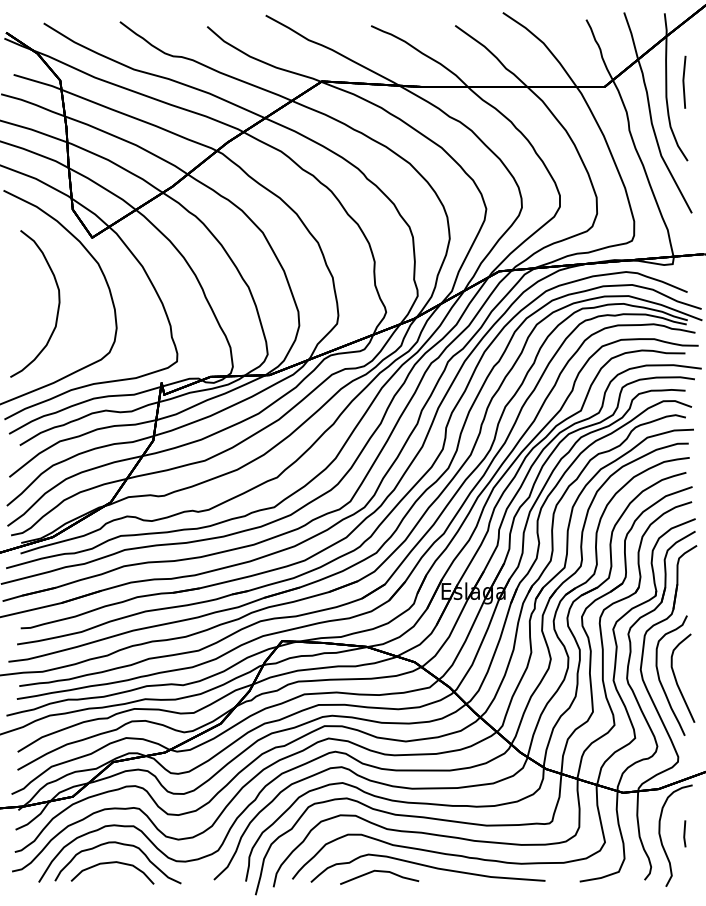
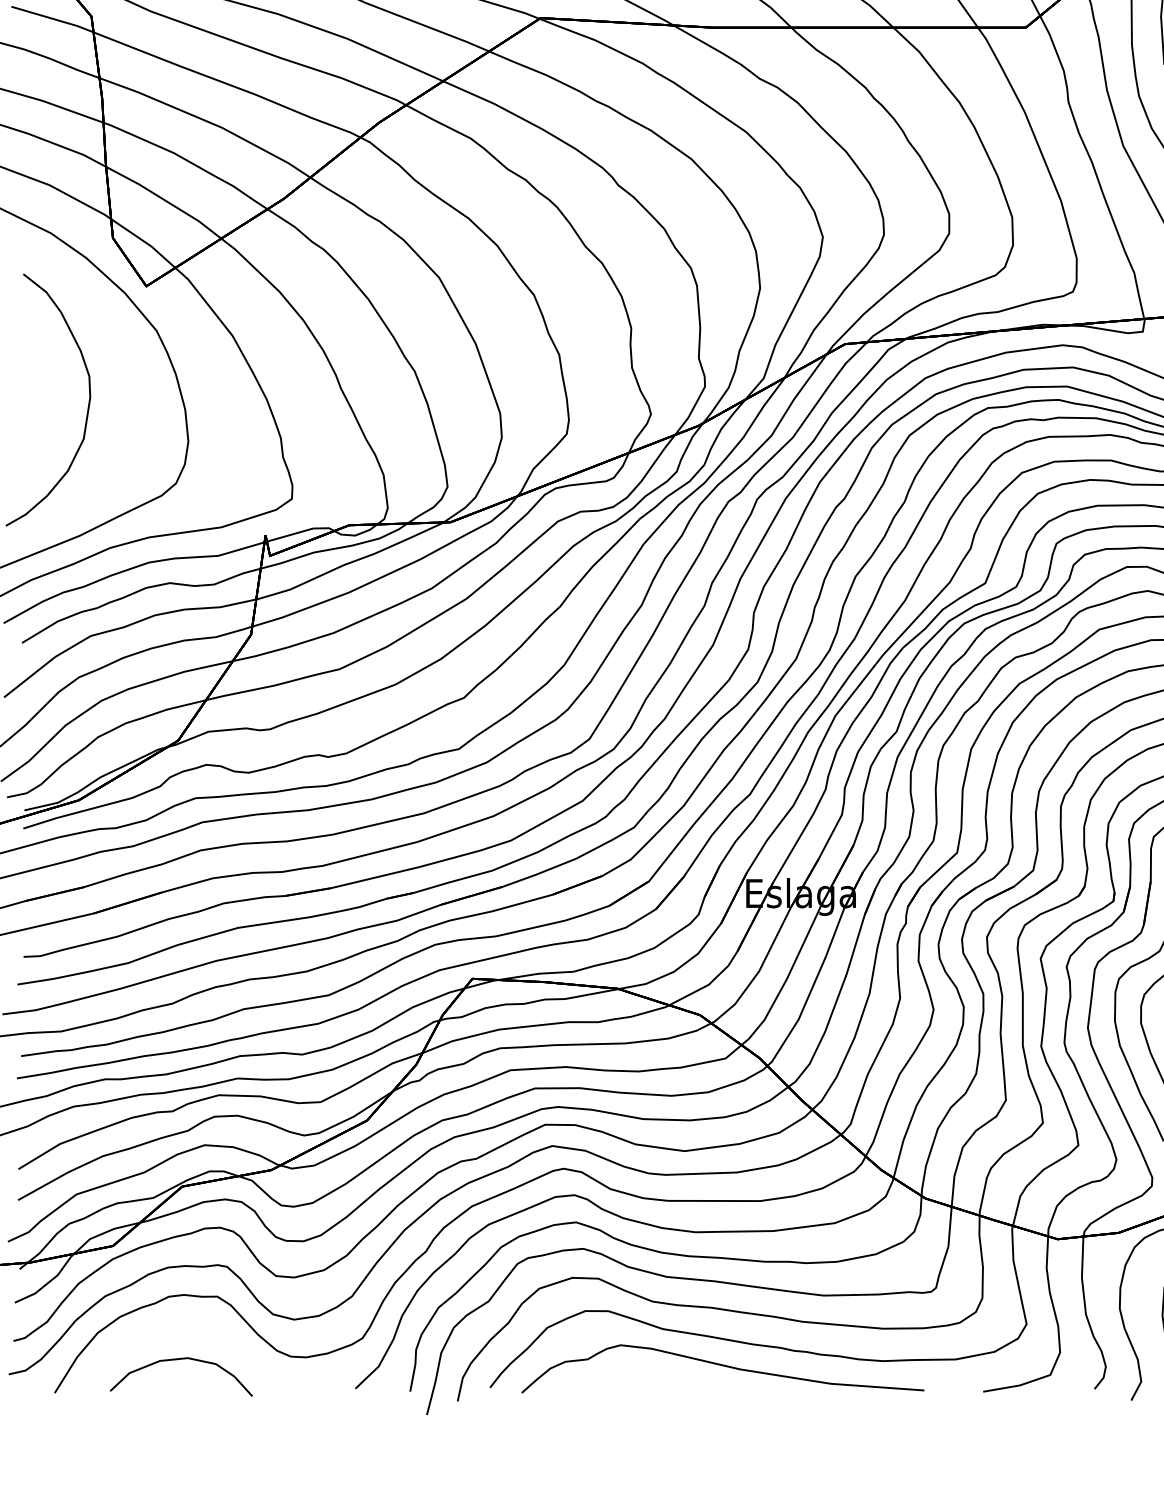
curve: (123, 845) -> (200, 1329), removed
curve: (379, 872) -> (639, 1376), removed

